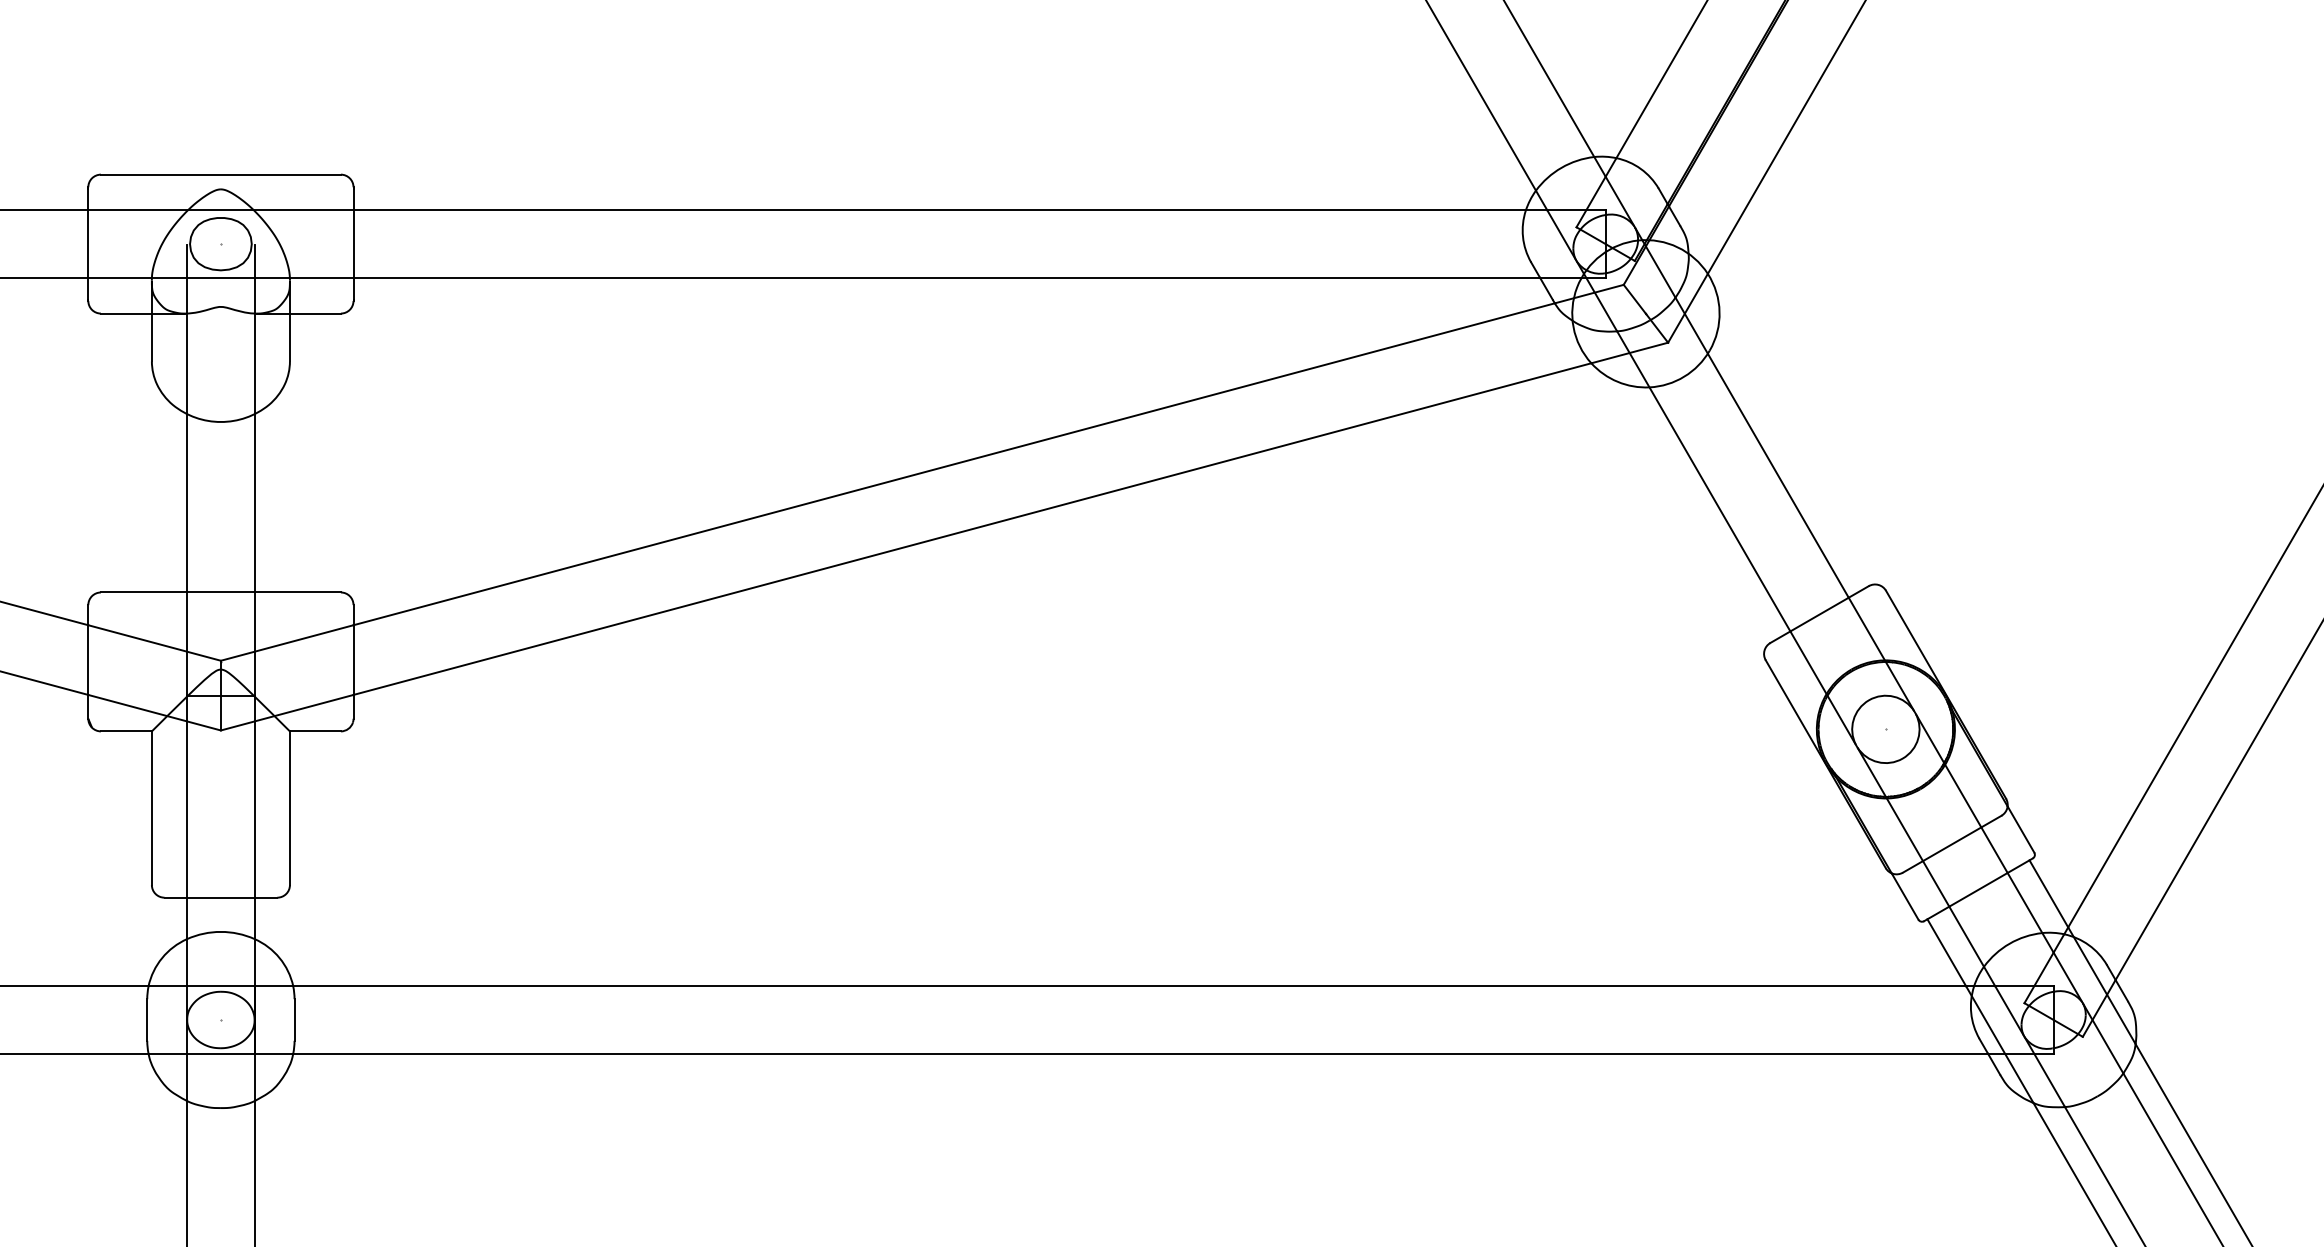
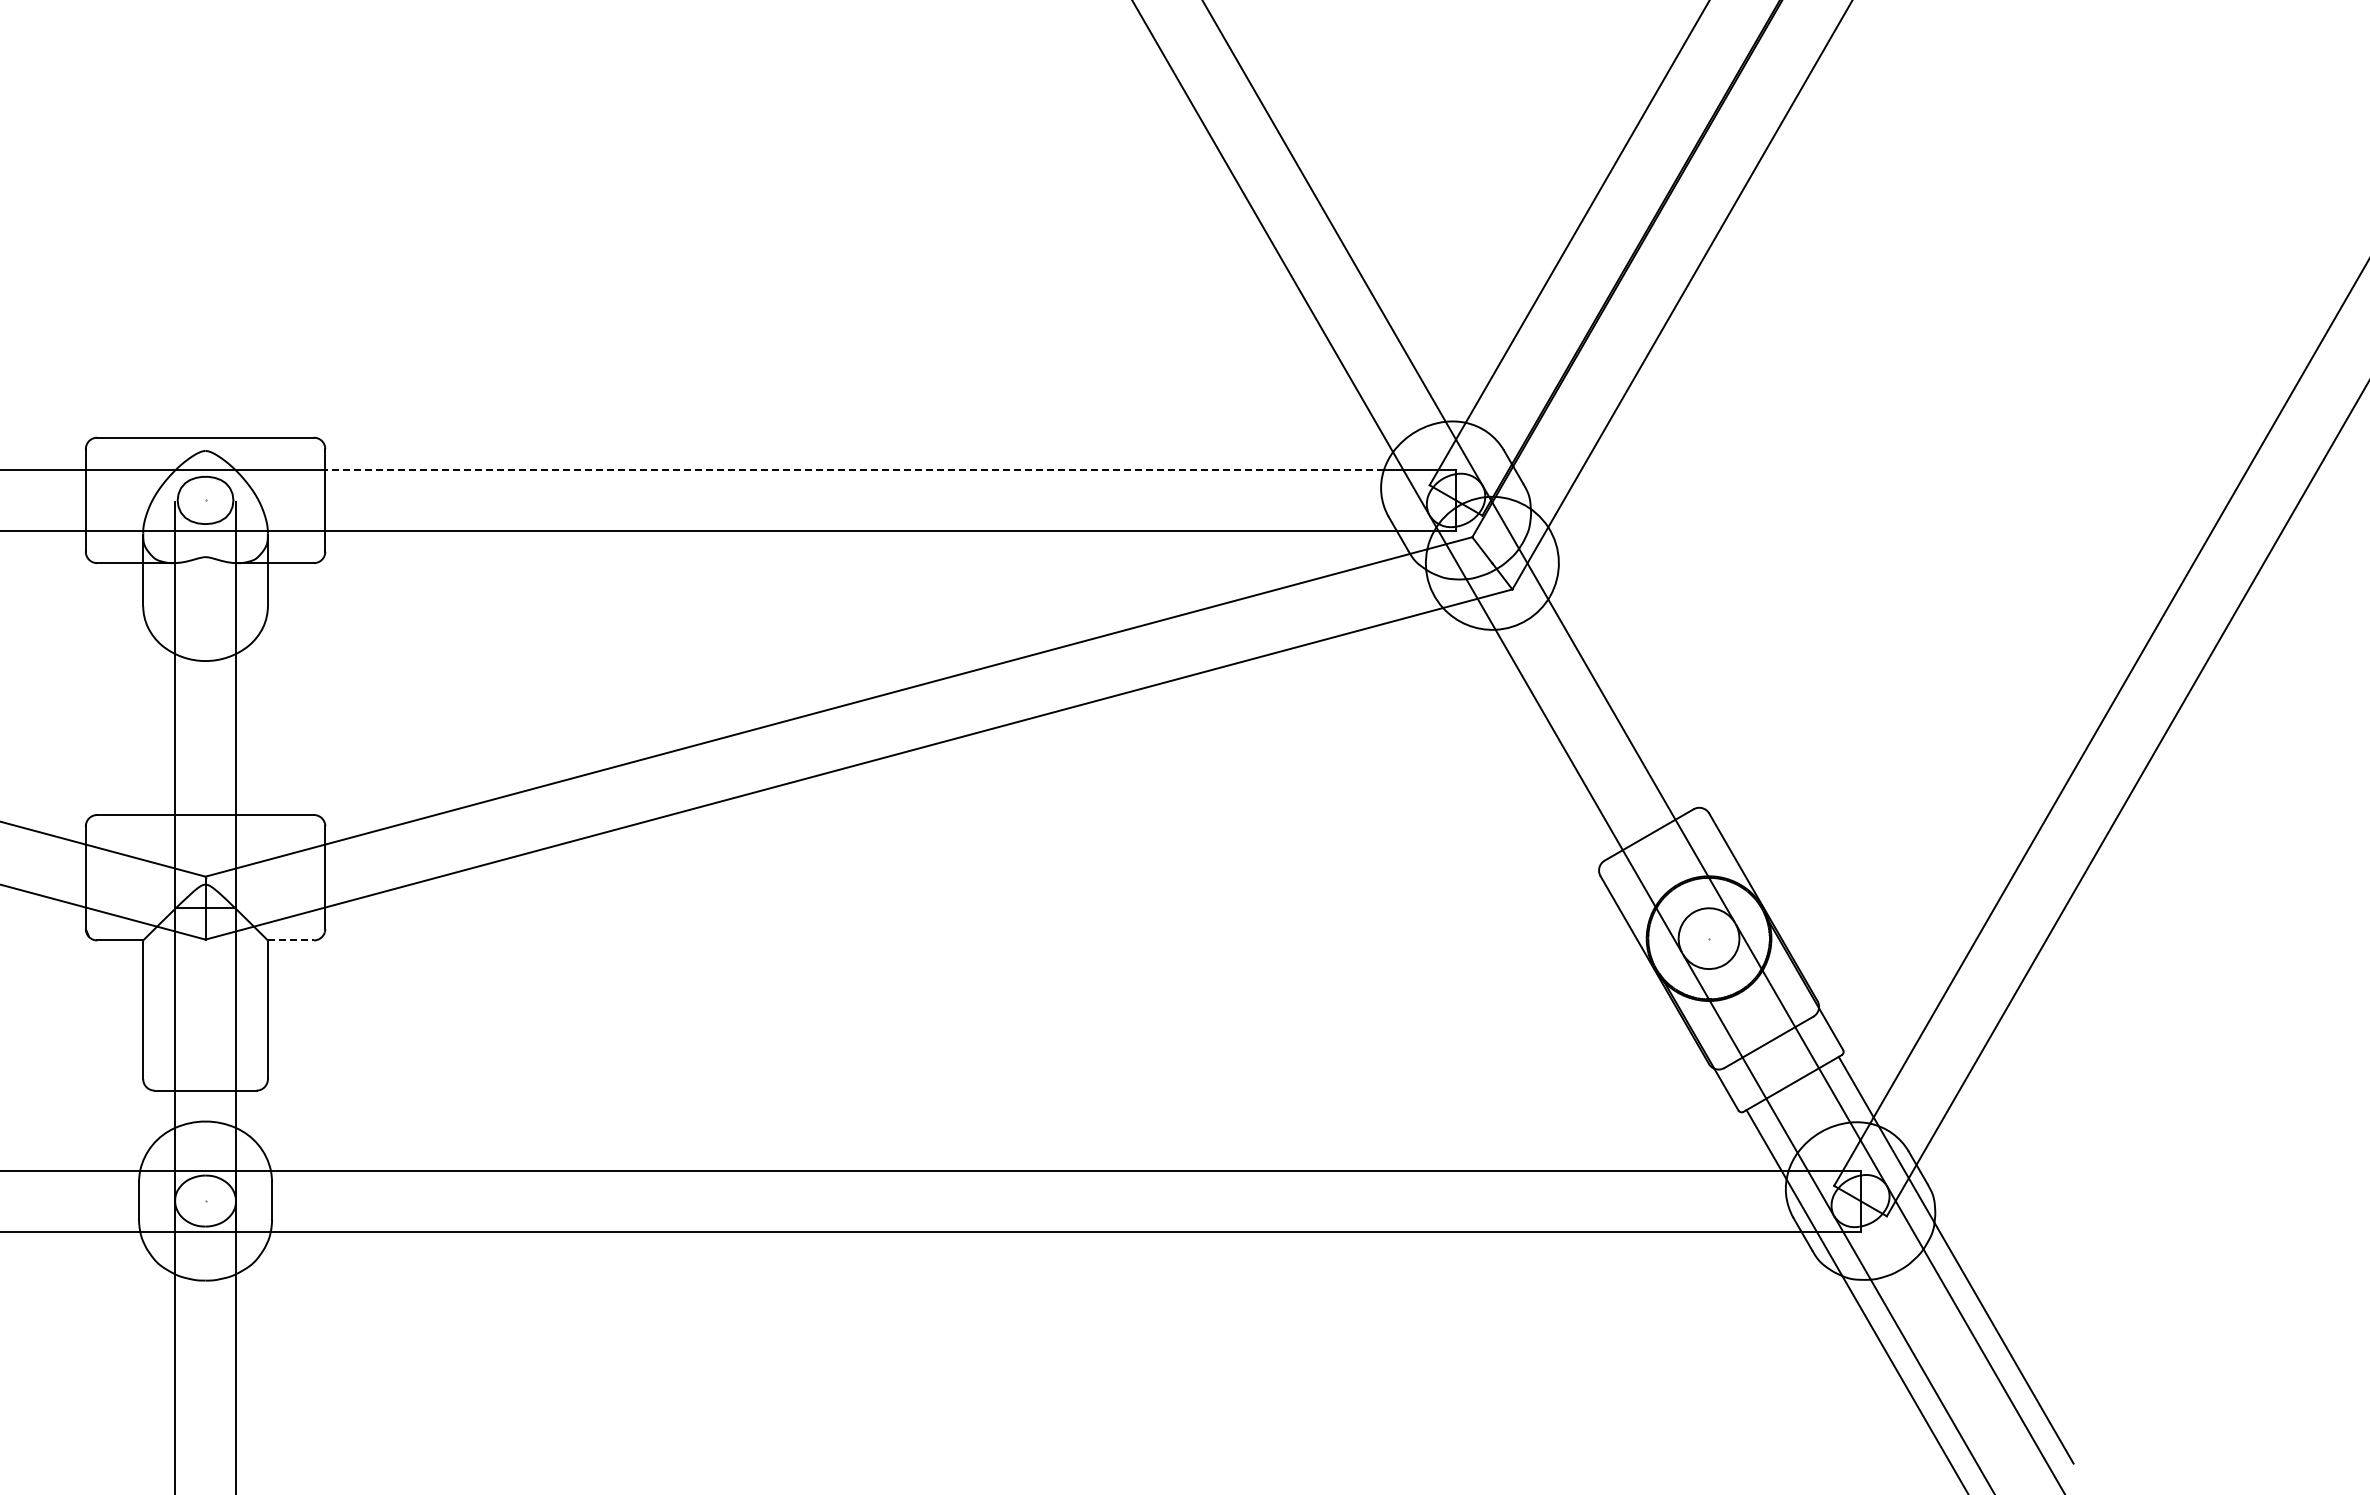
line: (939, 210) -> (854, 470), solid -> dashed
line: (314, 731) -> (290, 940), solid -> dashed

